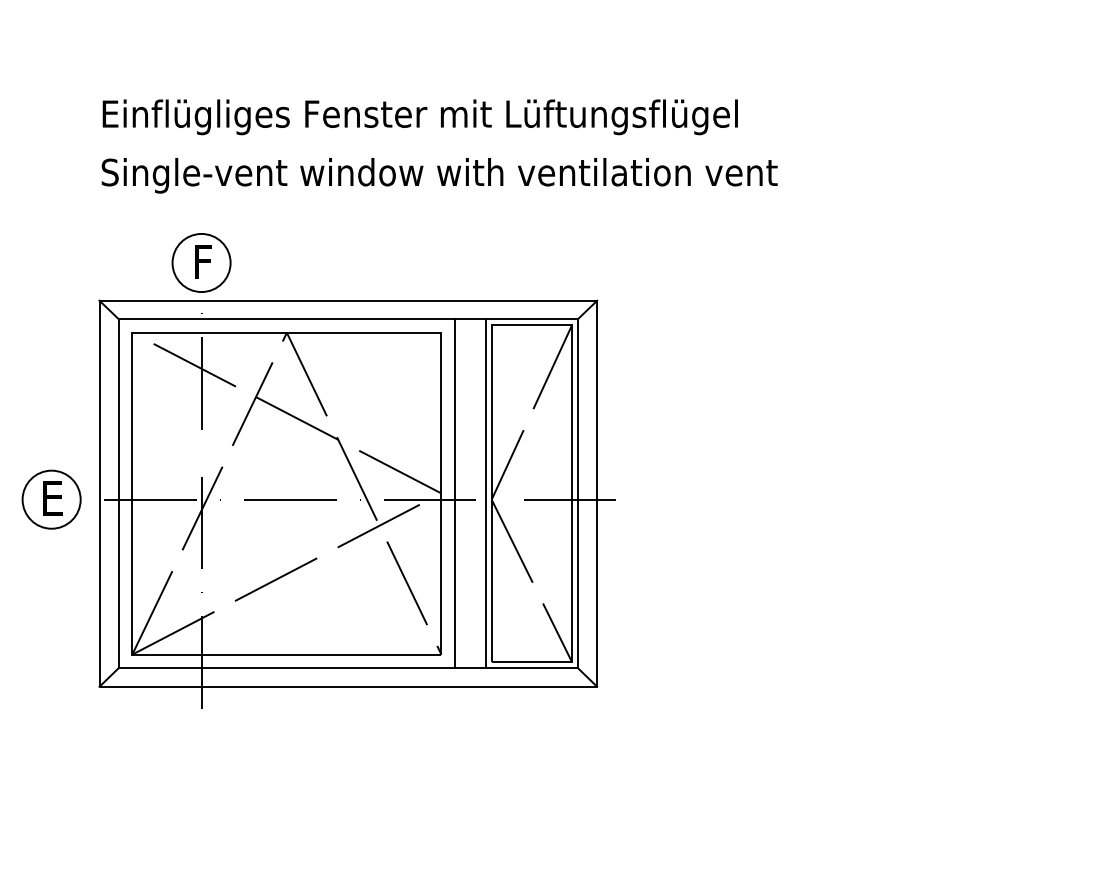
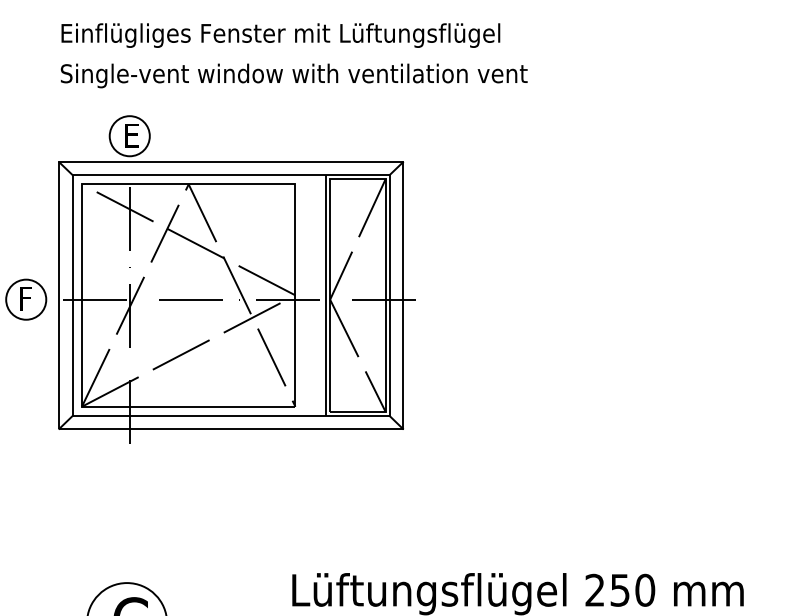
text: (206, 261) -> (133, 135), F -> E
line: (454, 493) -> (304, 295), removed
text: (54, 497) -> (28, 298), E -> F

